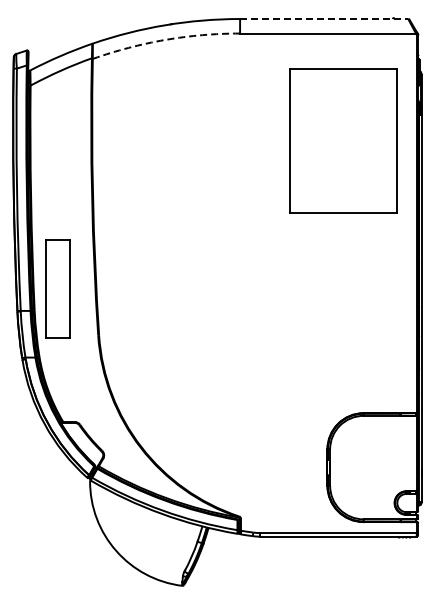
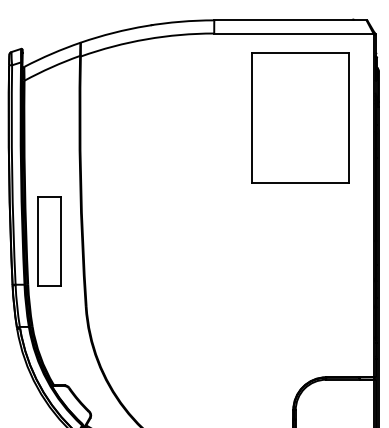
line: (324, 19) -> (290, 20), dashed -> solid
arc: (165, 39) -> (146, 38), dashed -> solid
part: (343, 140) -> (300, 117), moved
part: (57, 288) -> (48, 240), moved

